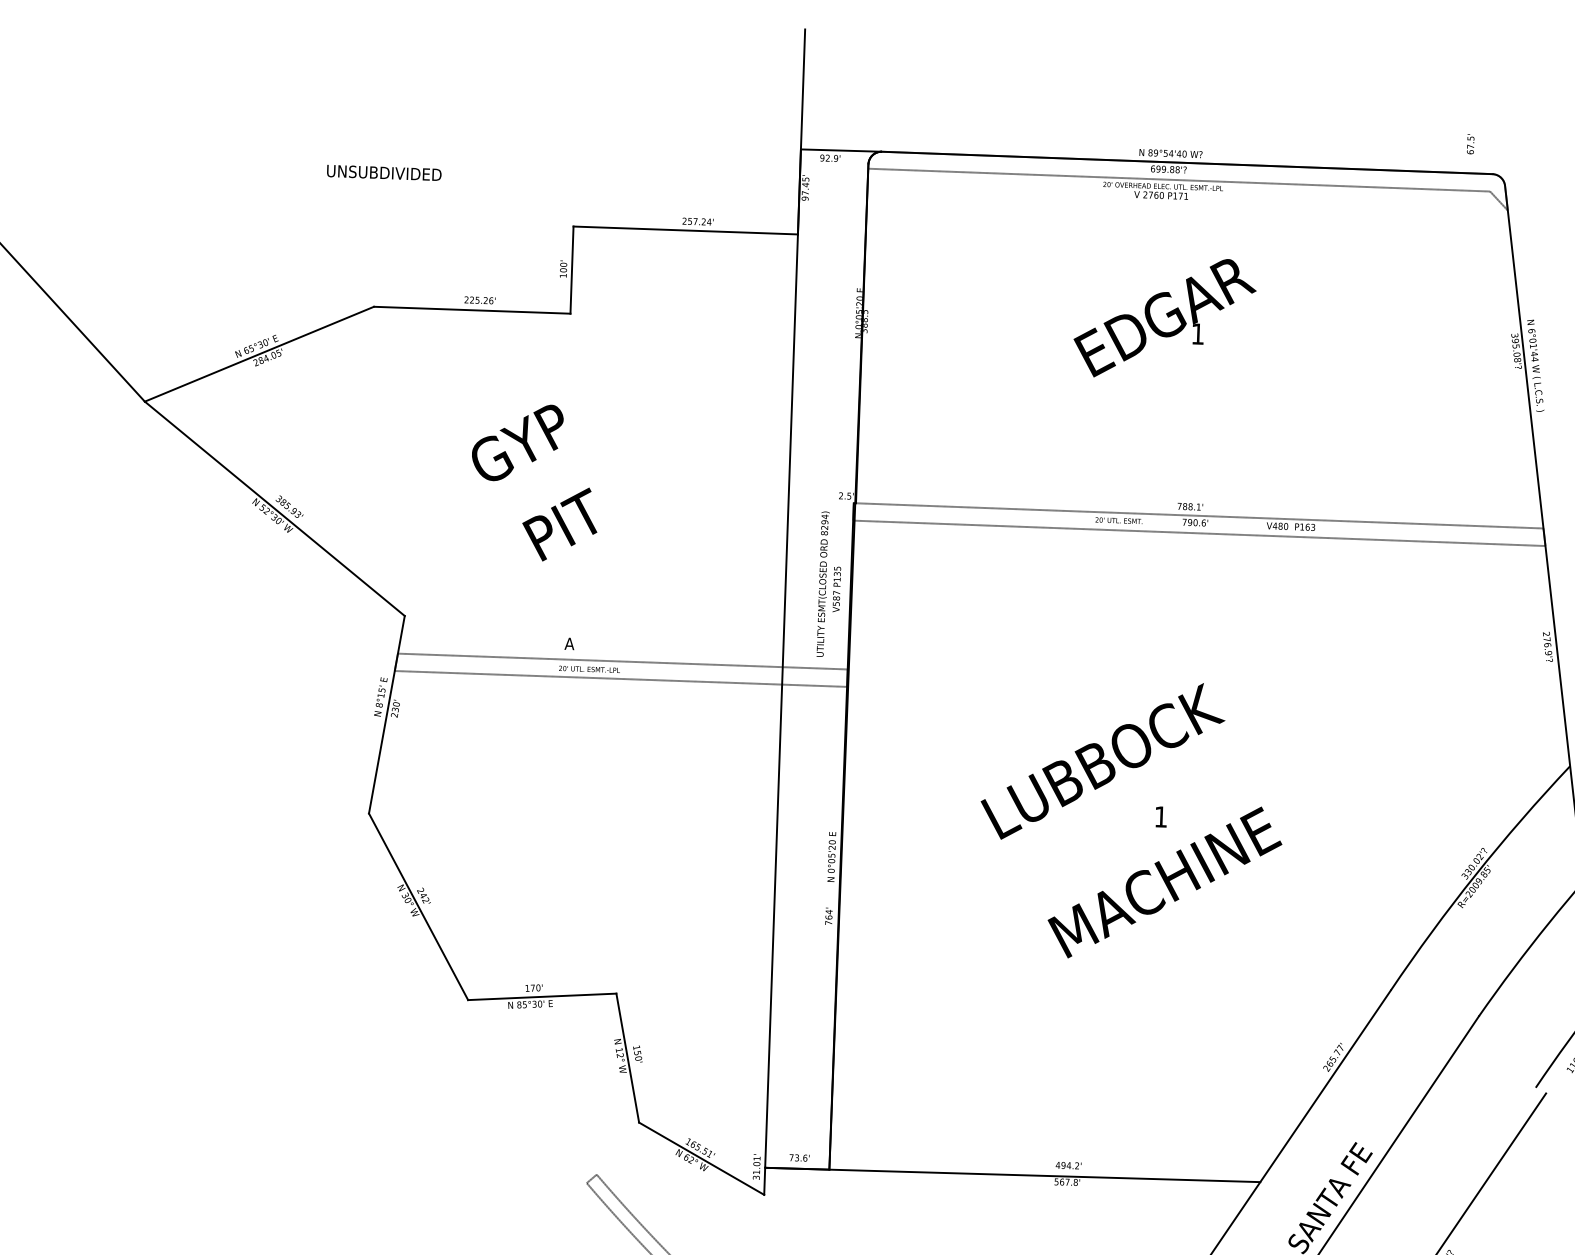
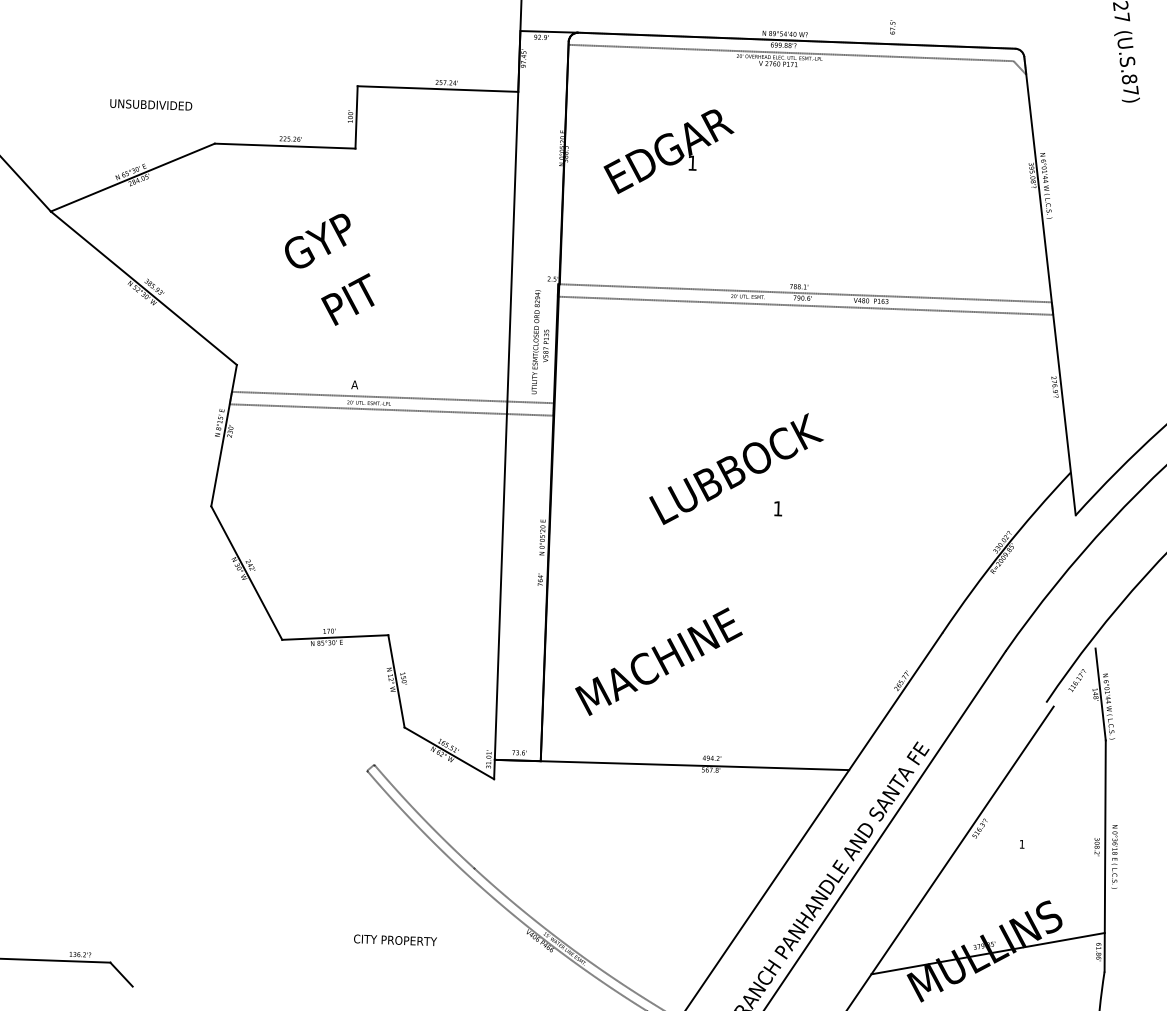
text: (1470, 144) -> (892, 27), moved
text: (384, 172) -> (151, 104), moved
text: (1164, 317) -> (668, 151), moved
text: (1164, 882) -> (658, 661), moved

